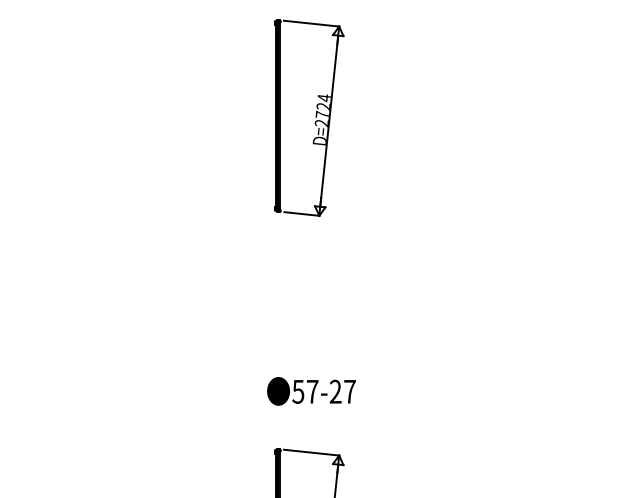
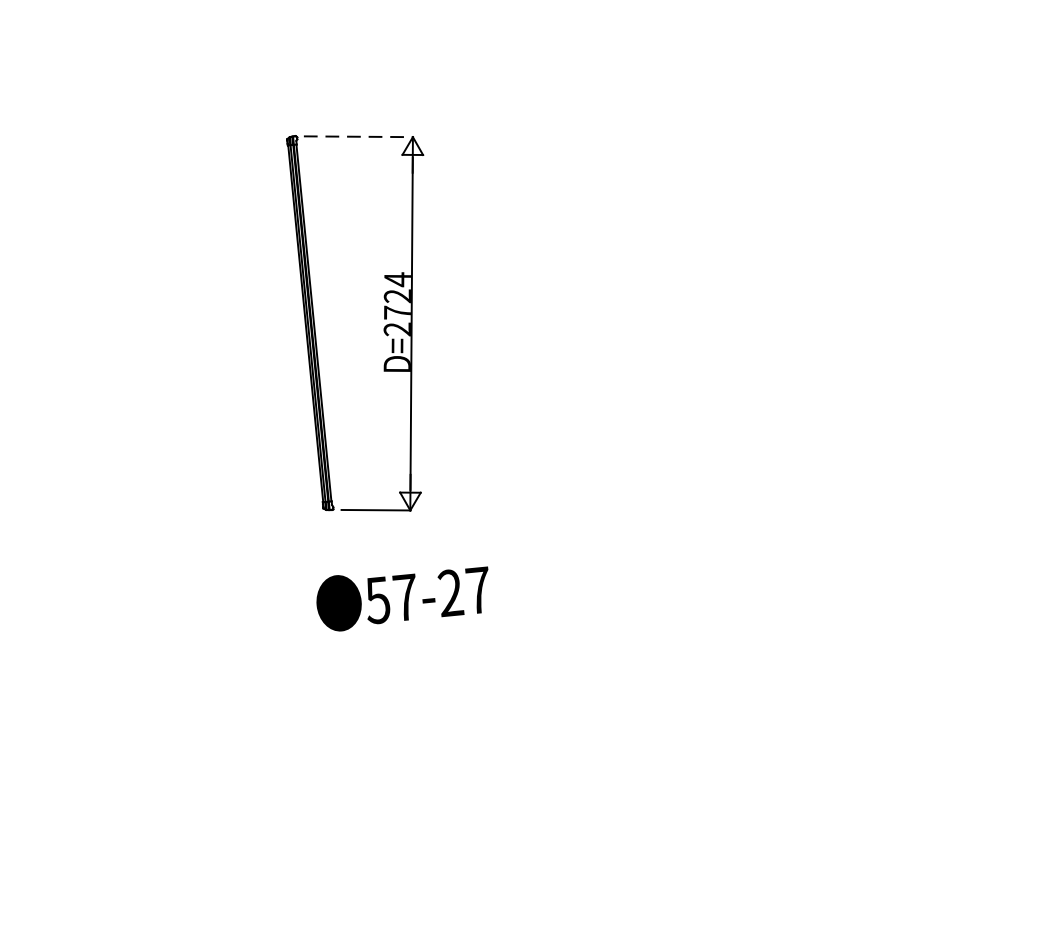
line: (311, 23) -> (358, 136), solid -> dashed
text: (311, 391) -> (403, 597), moved

